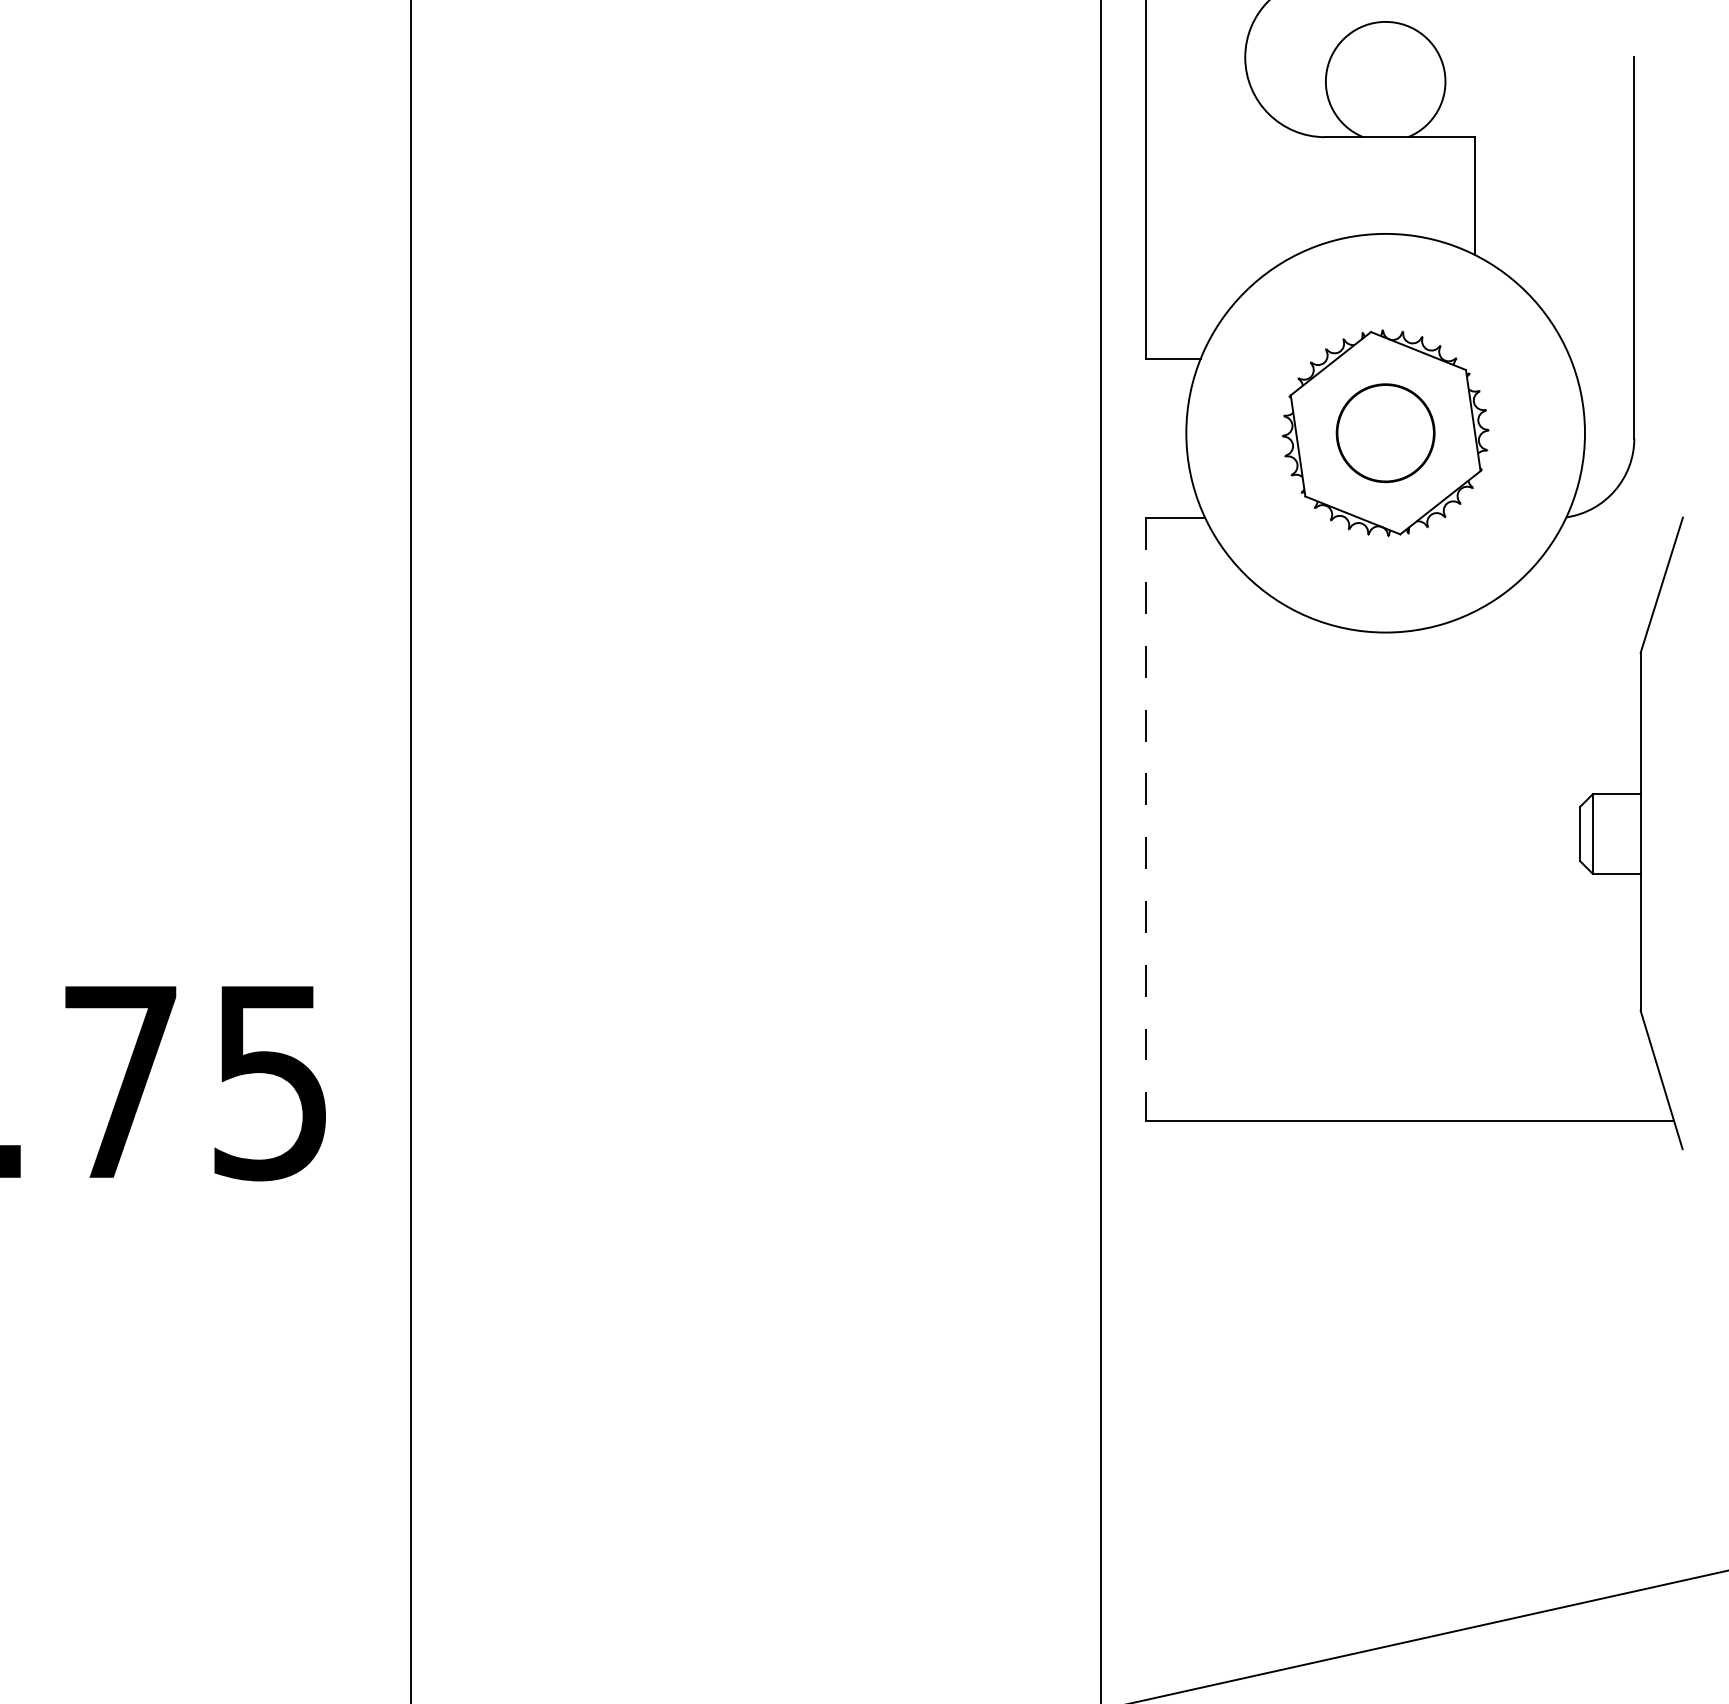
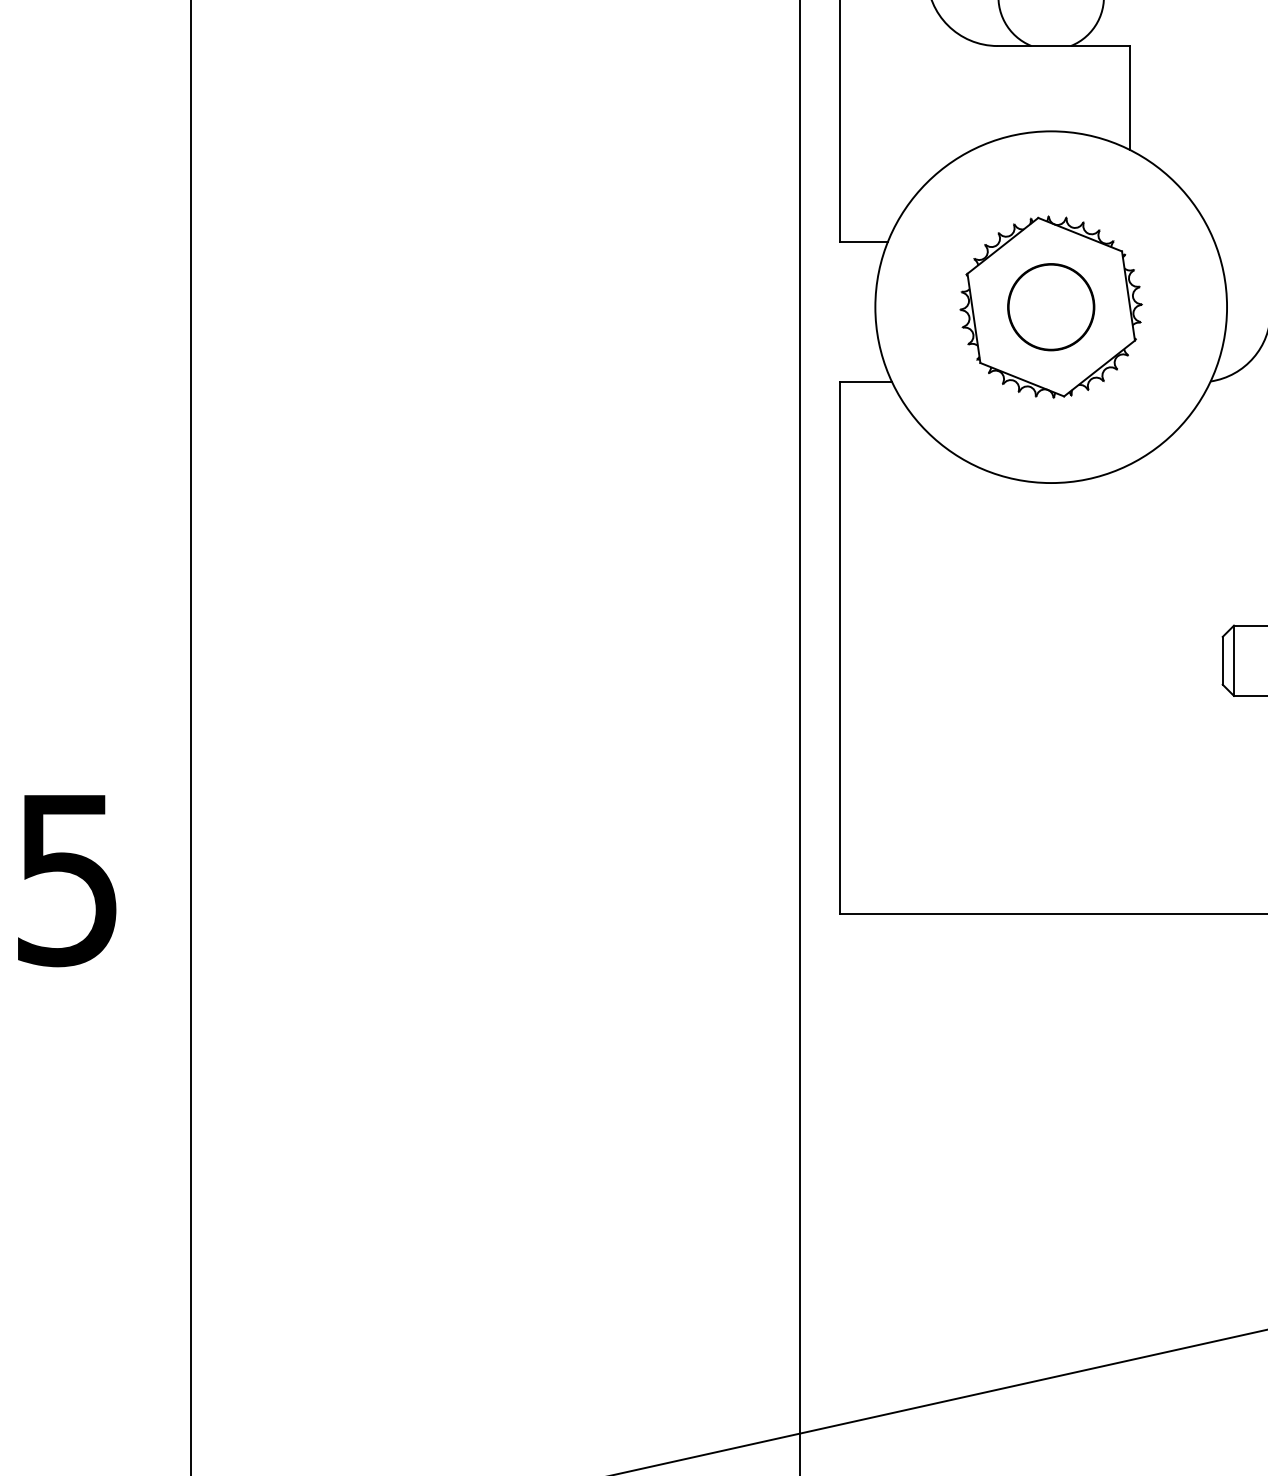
line: (1146, 820) -> (840, 648), dashed -> solid

